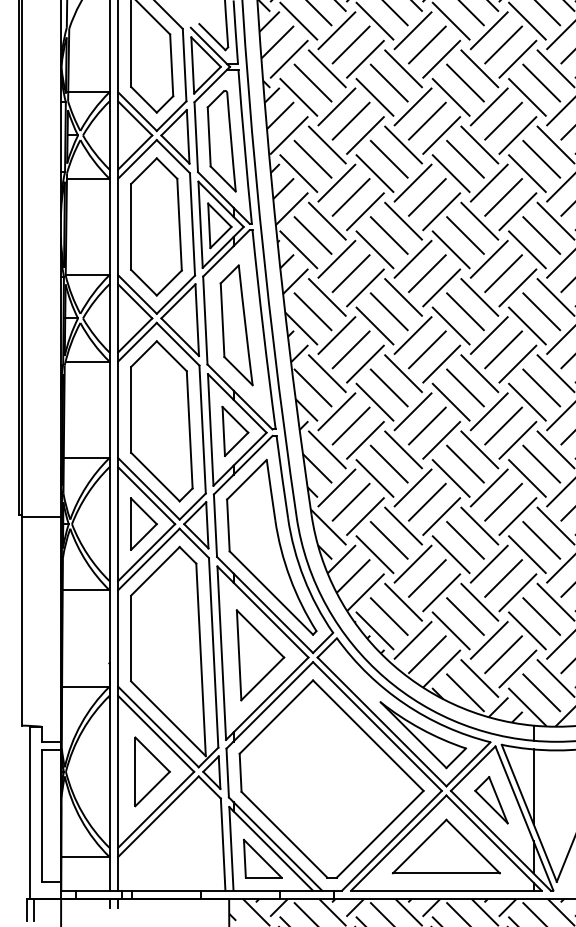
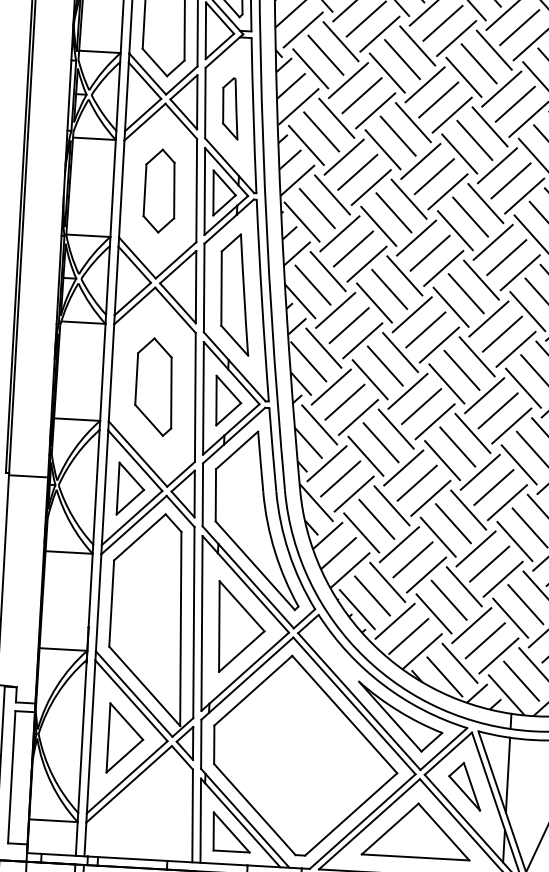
part: (221, 141) -> (230, 108), size x0.6
part: (156, 226) -> (160, 190), size x0.6
part: (161, 421) -> (154, 387), size x0.6

